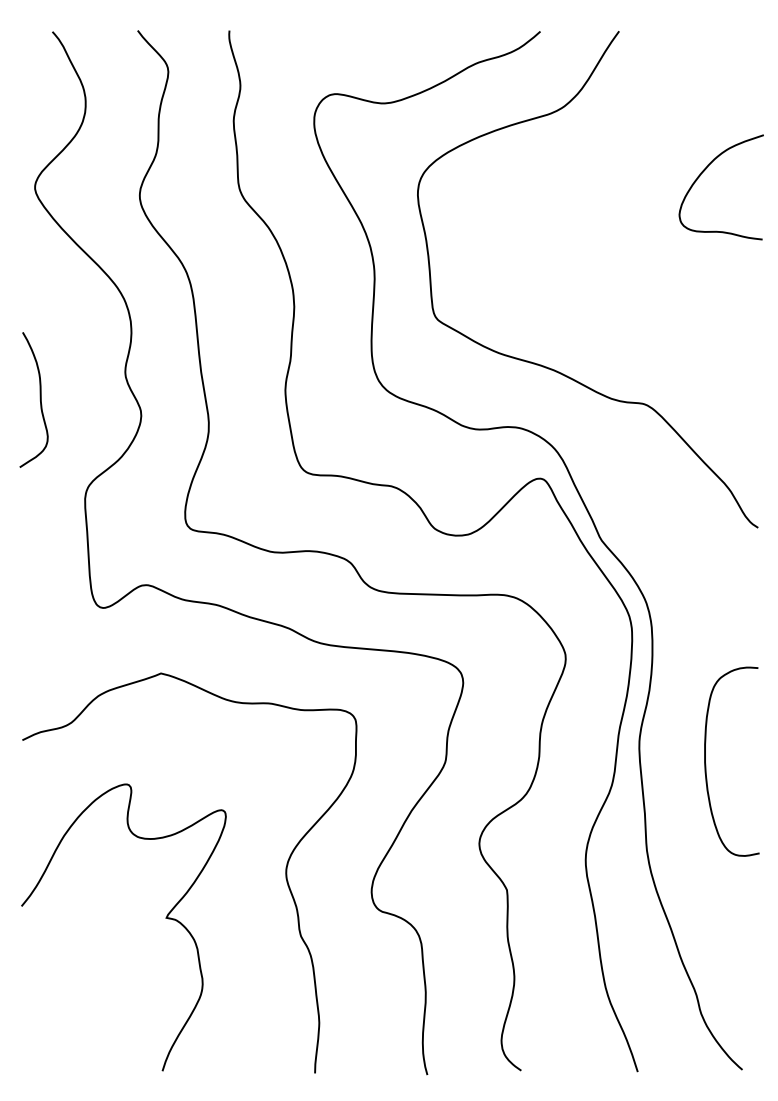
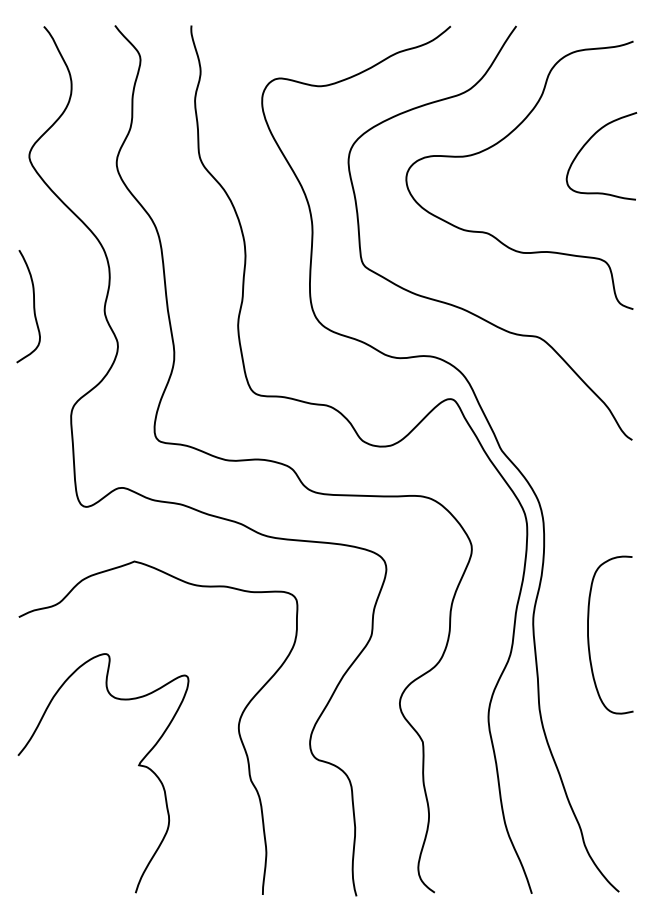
part: (596, 173) -> (497, 144), added
curve: (39, 399) -> (33, 306), moved

